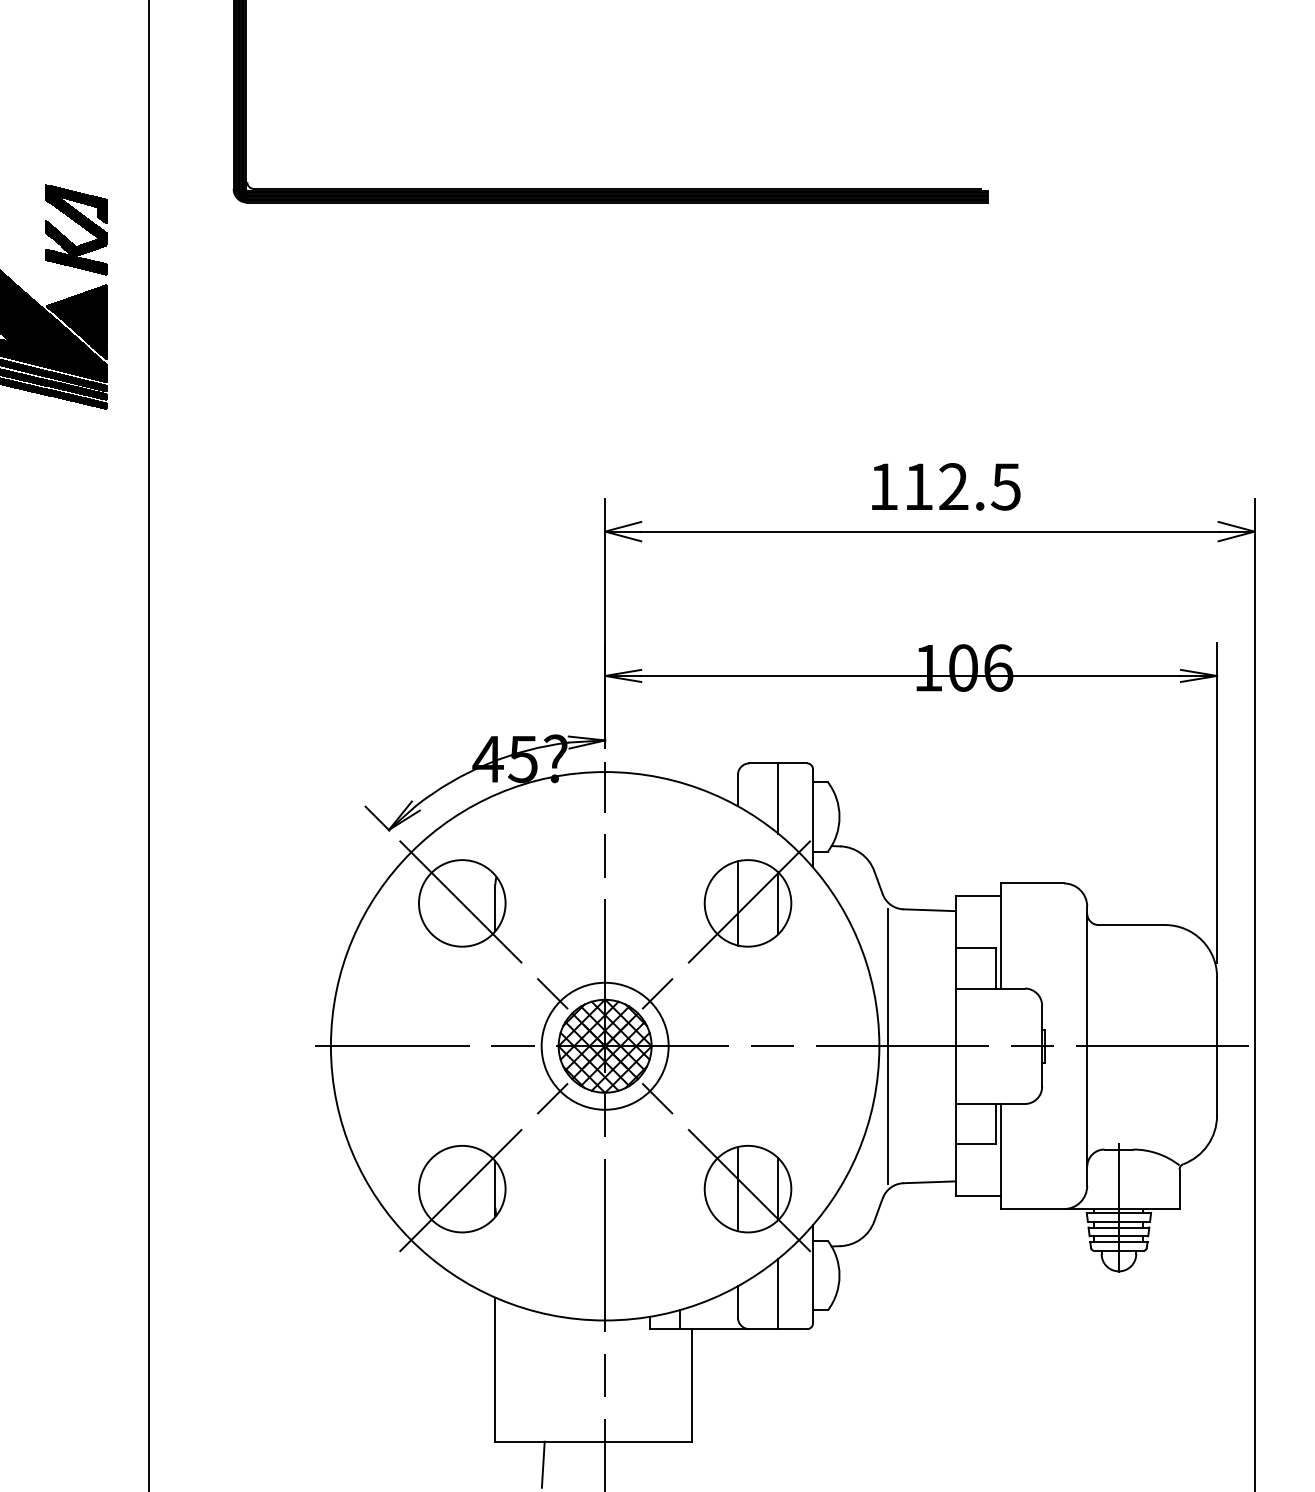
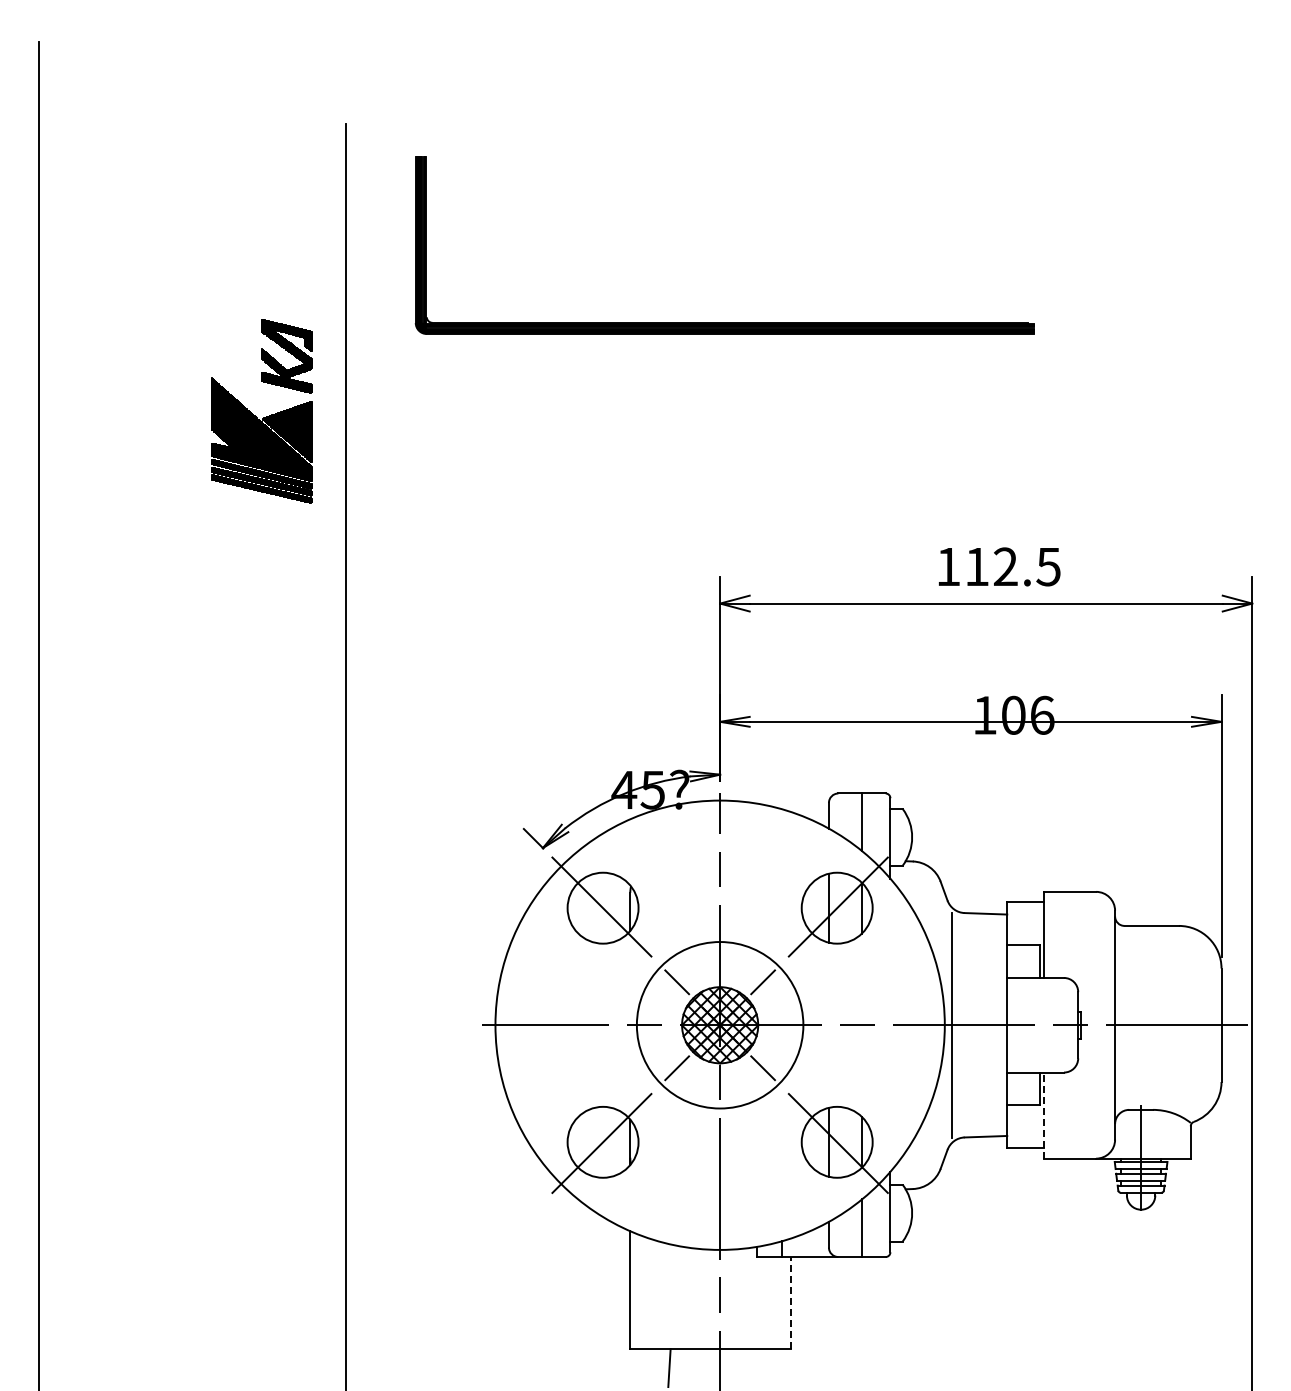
circle: (605, 1046) -> (720, 1025), size x1.6
line: (1001, 1156) -> (1044, 1115), solid -> dashed
line: (692, 1384) -> (791, 1302), solid -> dashed

